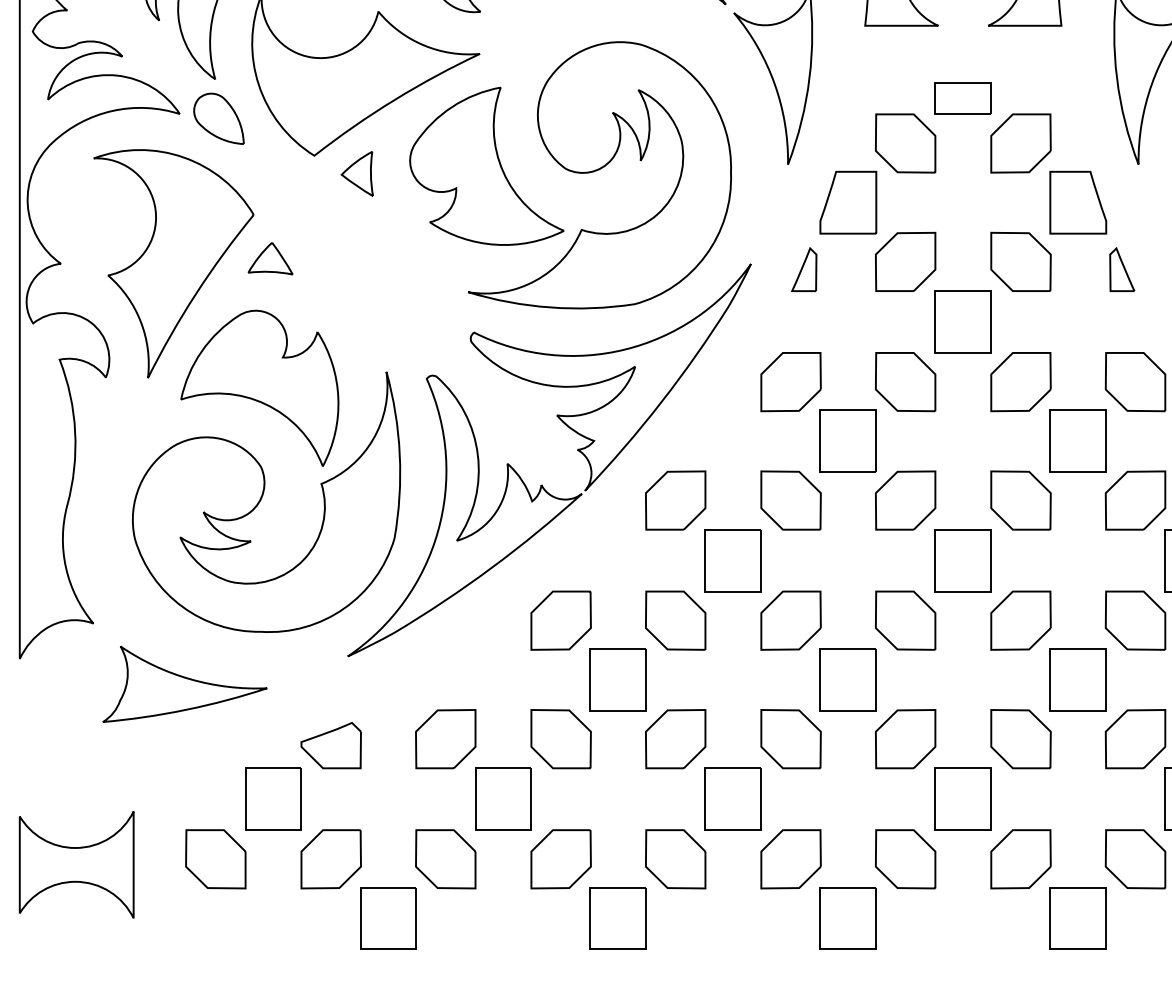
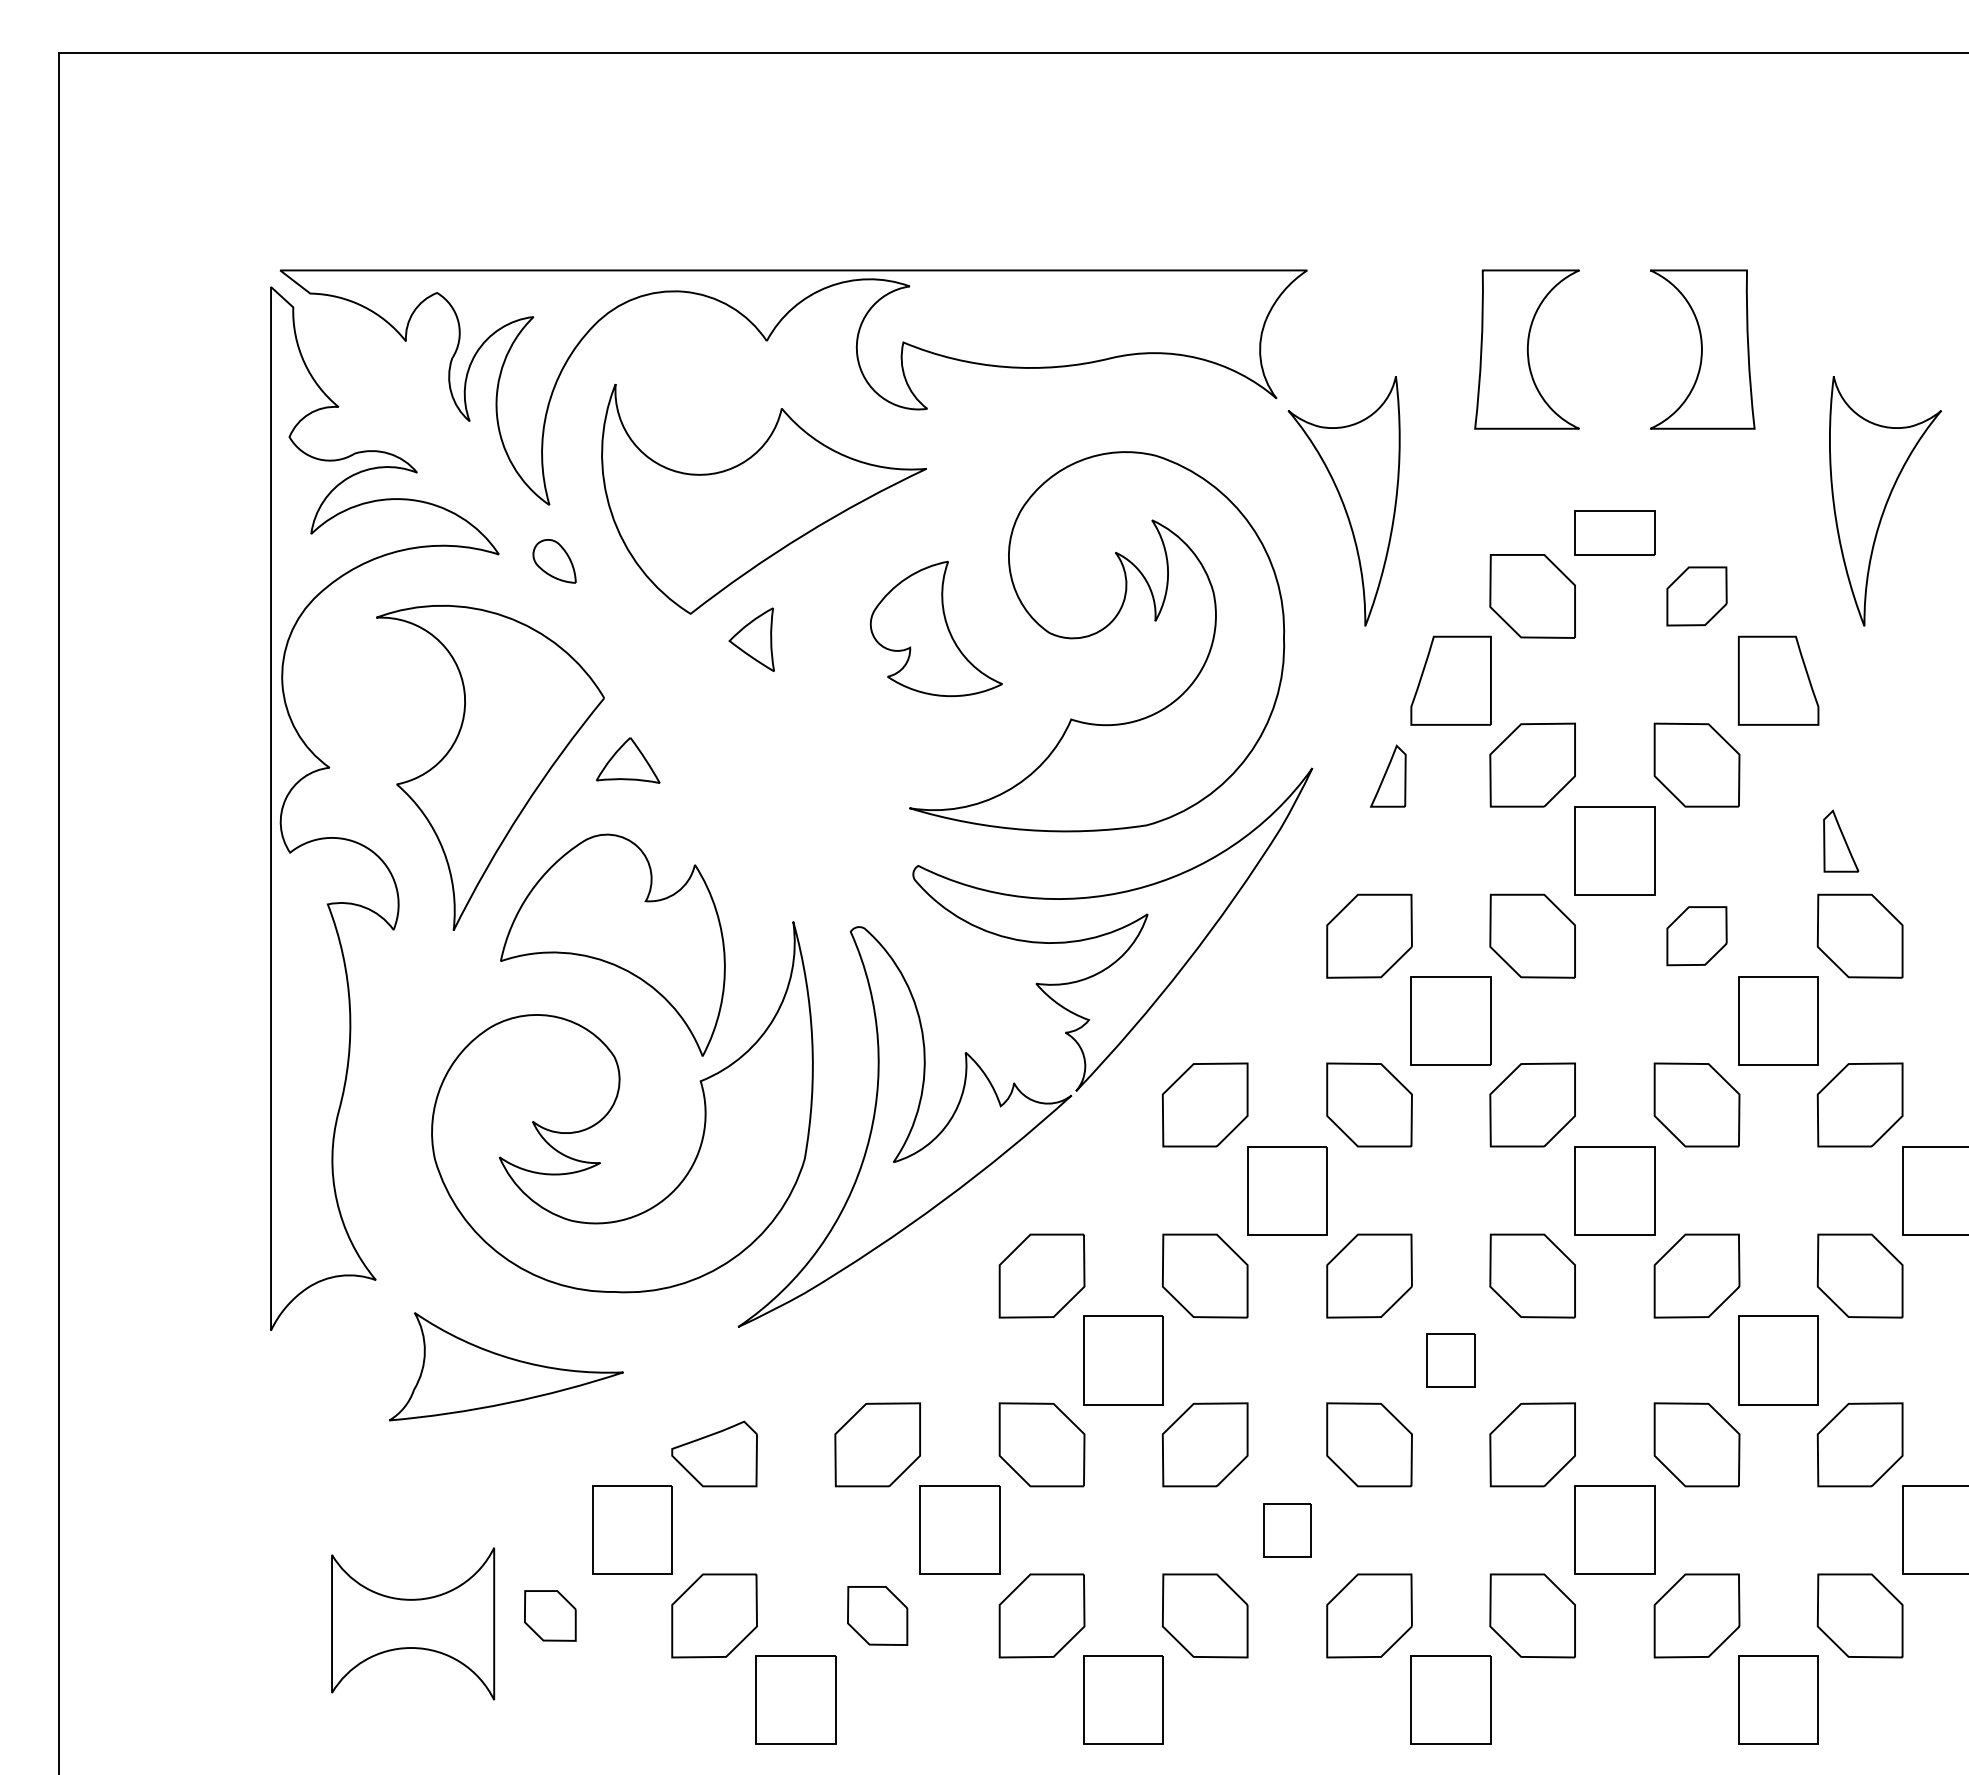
part: (218, 118) -> (554, 561), size x0.6
part: (1020, 143) -> (1696, 596), size x0.7
part: (487, 166) -> (936, 628), size x0.6
part: (1122, 269) -> (1841, 840), moved
part: (1020, 381) -> (1696, 935), size x0.7
part: (847, 679) -> (1450, 1360), size x0.6
part: (733, 798) -> (1287, 1529), size x0.6
part: (216, 858) -> (550, 1615), size x0.6
part: (445, 858) -> (877, 1615), size x0.7
part: (76, 864) -> (413, 1623), moved

